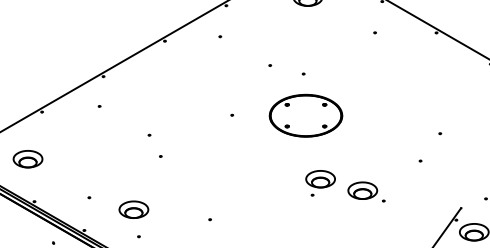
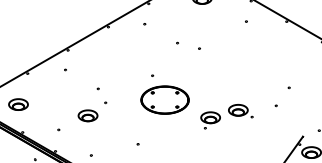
part: (305, 114) -> (164, 99), moved
part: (366, 192) -> (240, 111), moved
part: (133, 209) -> (87, 115), moved

